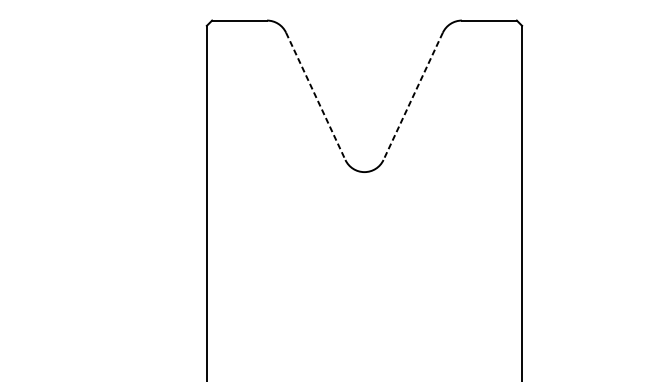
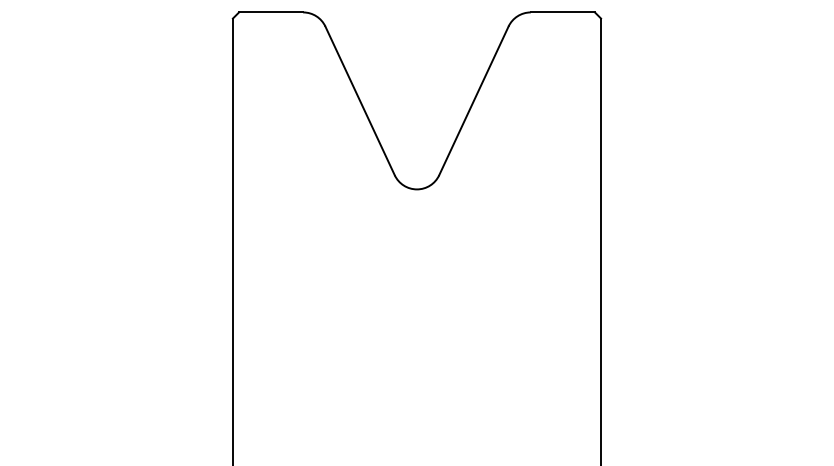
line: (316, 96) -> (360, 101), dashed -> solid
line: (412, 96) -> (473, 101), dashed -> solid

